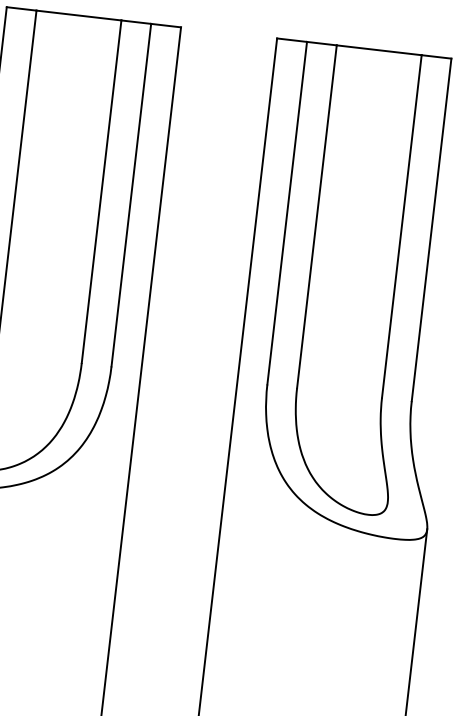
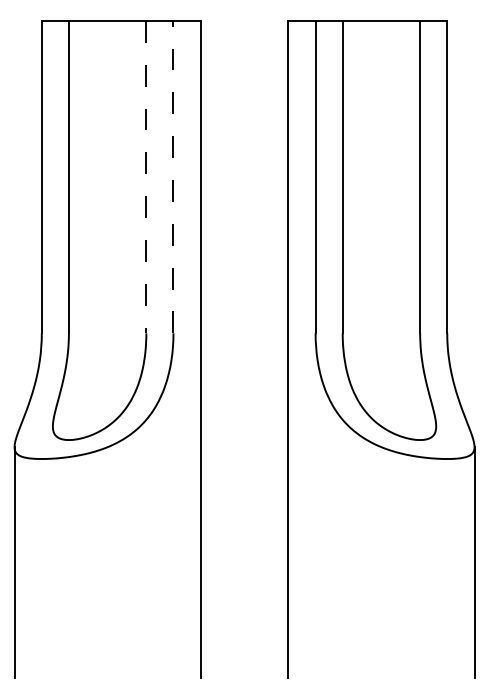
line: (101, 192) -> (146, 177), solid -> dashed
line: (131, 194) -> (173, 176), solid -> dashed

